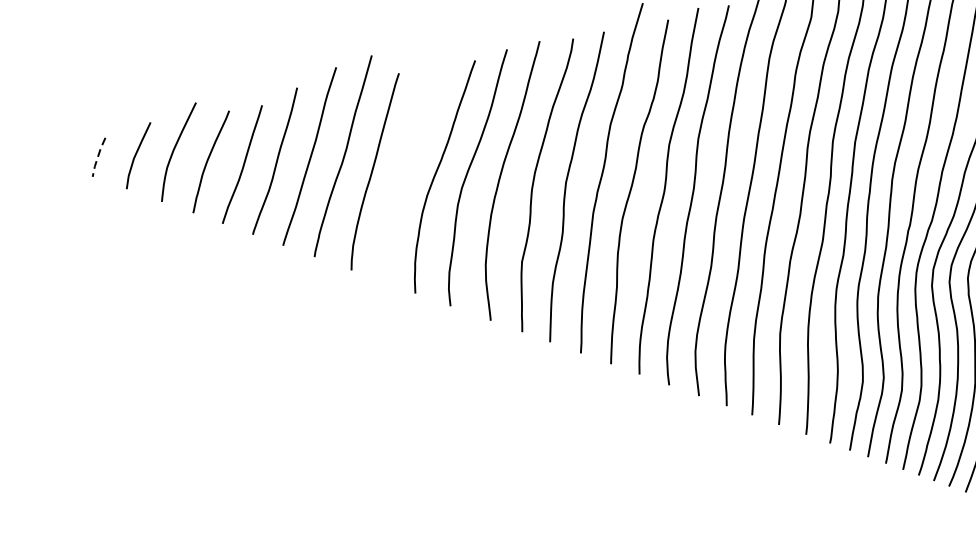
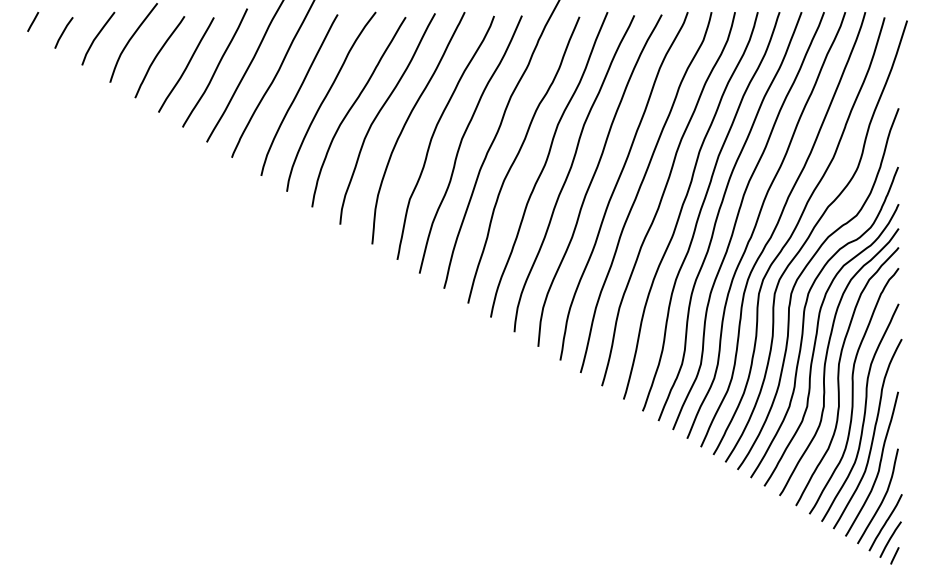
line: (62, 151) -> (33, 21), added
line: (97, 157) -> (62, 32), dashed -> solid
curve: (405, 170) -> (325, 99), added

